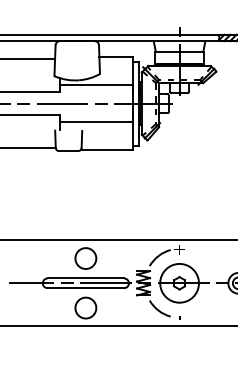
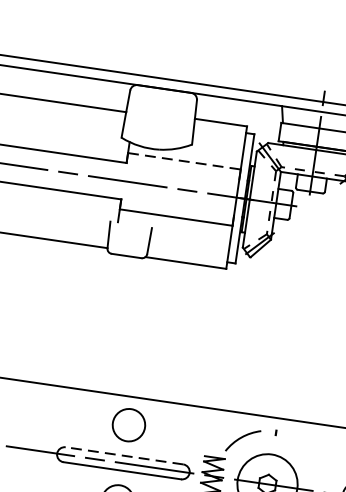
line: (96, 85) -> (184, 161), solid -> dashed
text: (179, 249) -> (274, 432), + -> -
line: (85, 278) -> (123, 455), solid -> dashed

